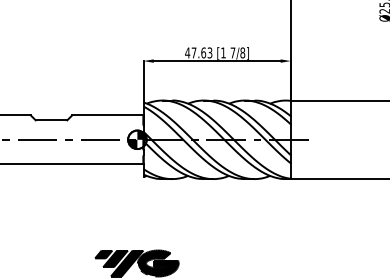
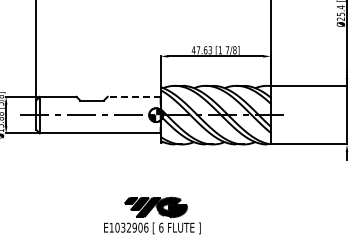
line: (108, 114) -> (134, 96), solid -> dashed

